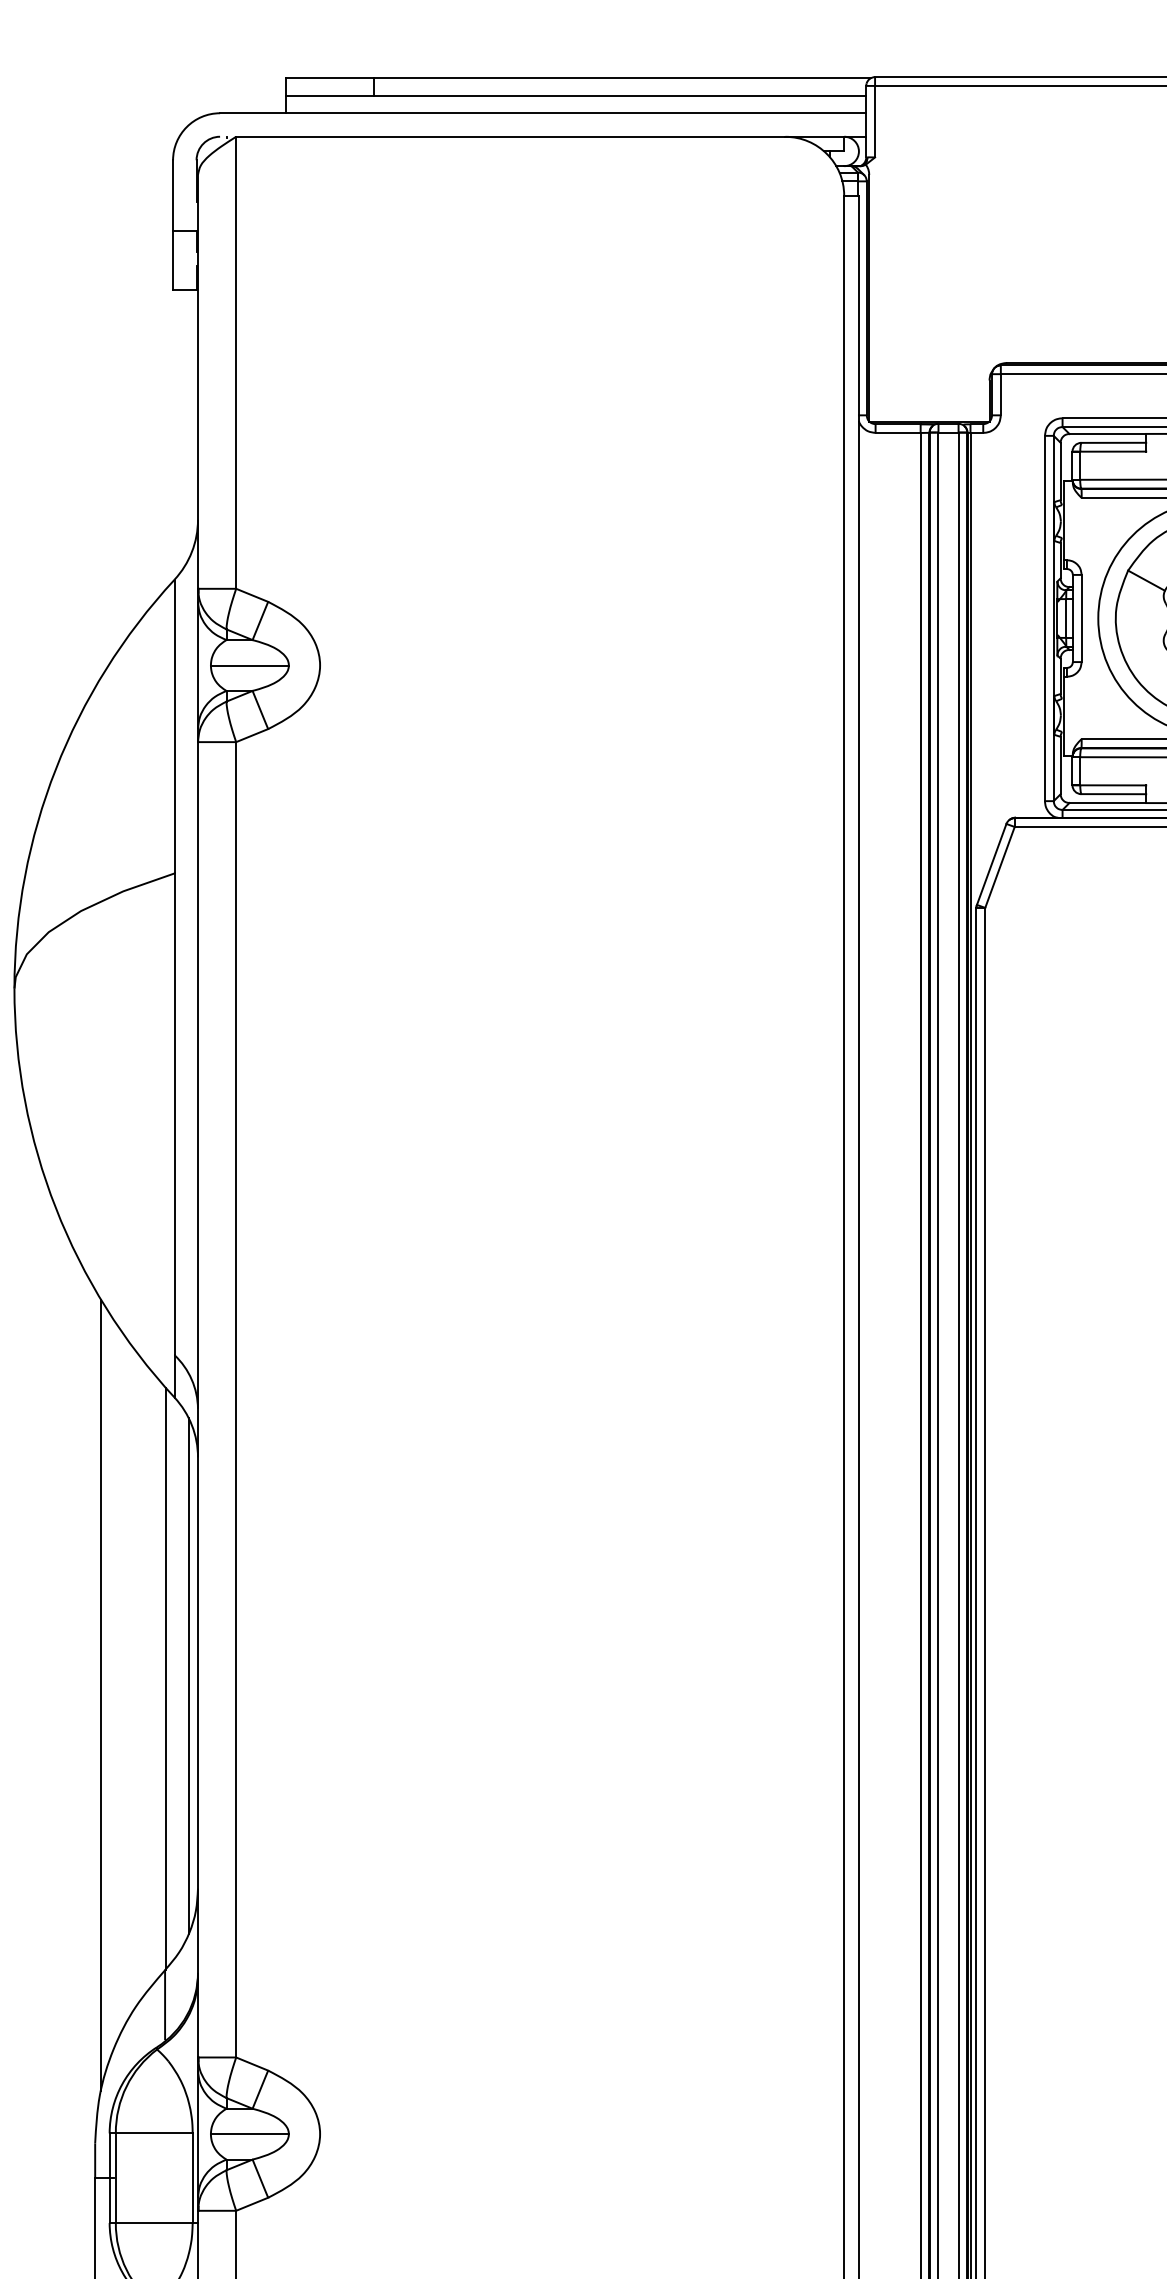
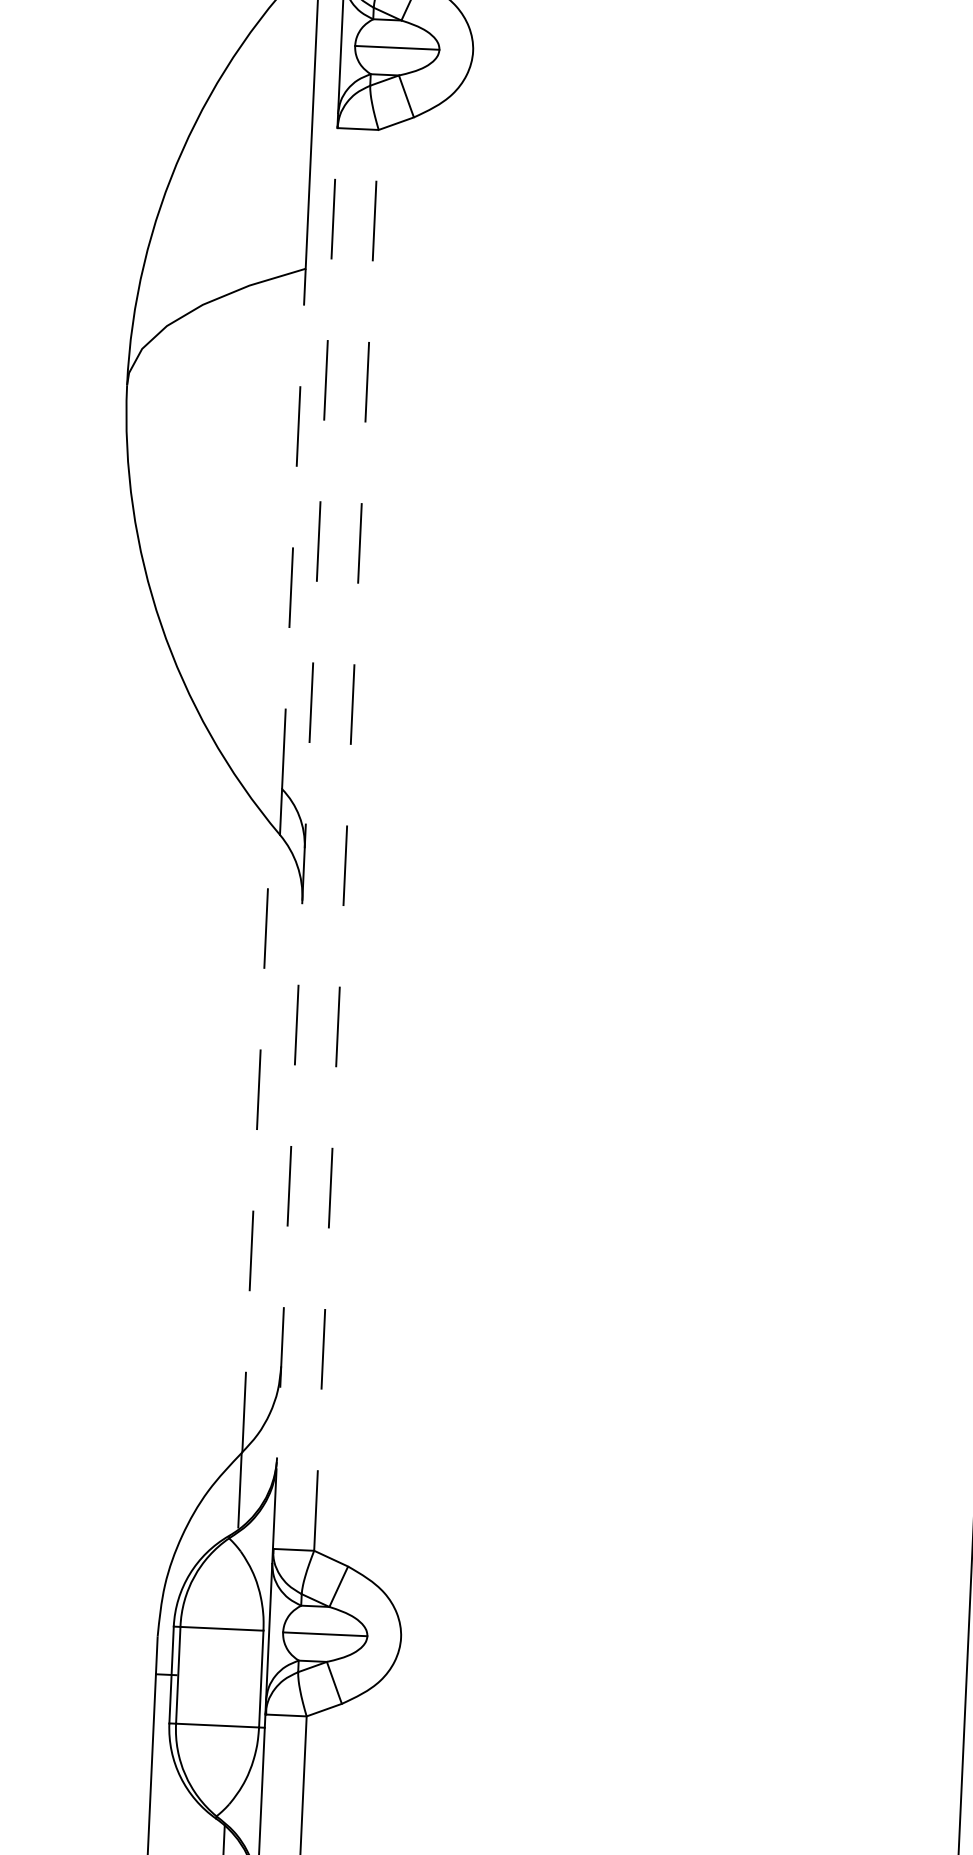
line: (174, 1114) -> (293, 529), solid -> dashed
line: (198, 1399) -> (305, 838), solid -> dashed
line: (236, 1399) -> (346, 840), solid -> dashed
line: (188, 1675) -> (281, 1135), removed
line: (165, 1678) -> (256, 1137), solid -> dashed
line: (101, 1695) -> (186, 1153), removed

